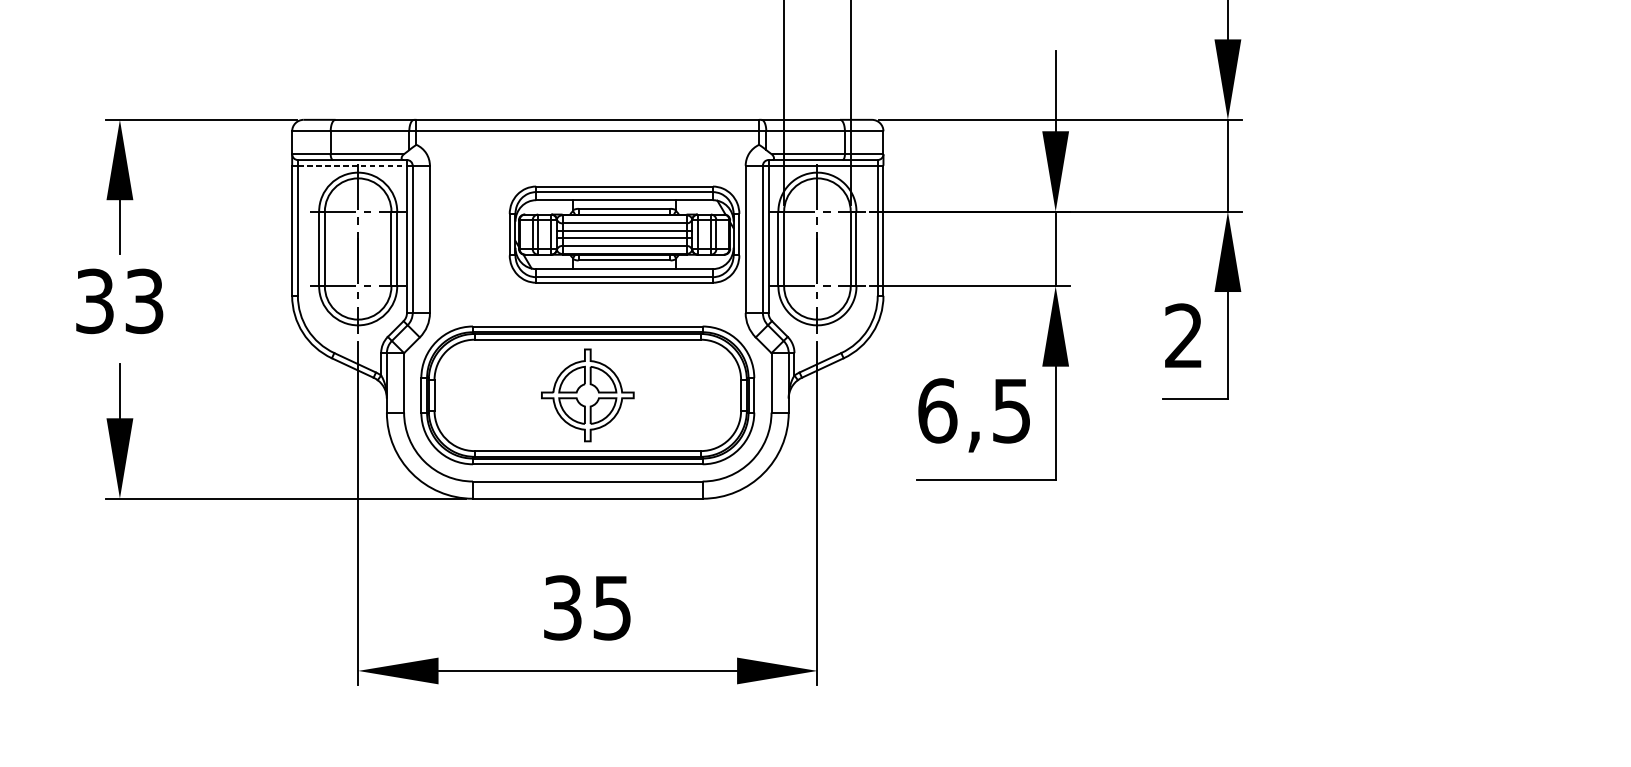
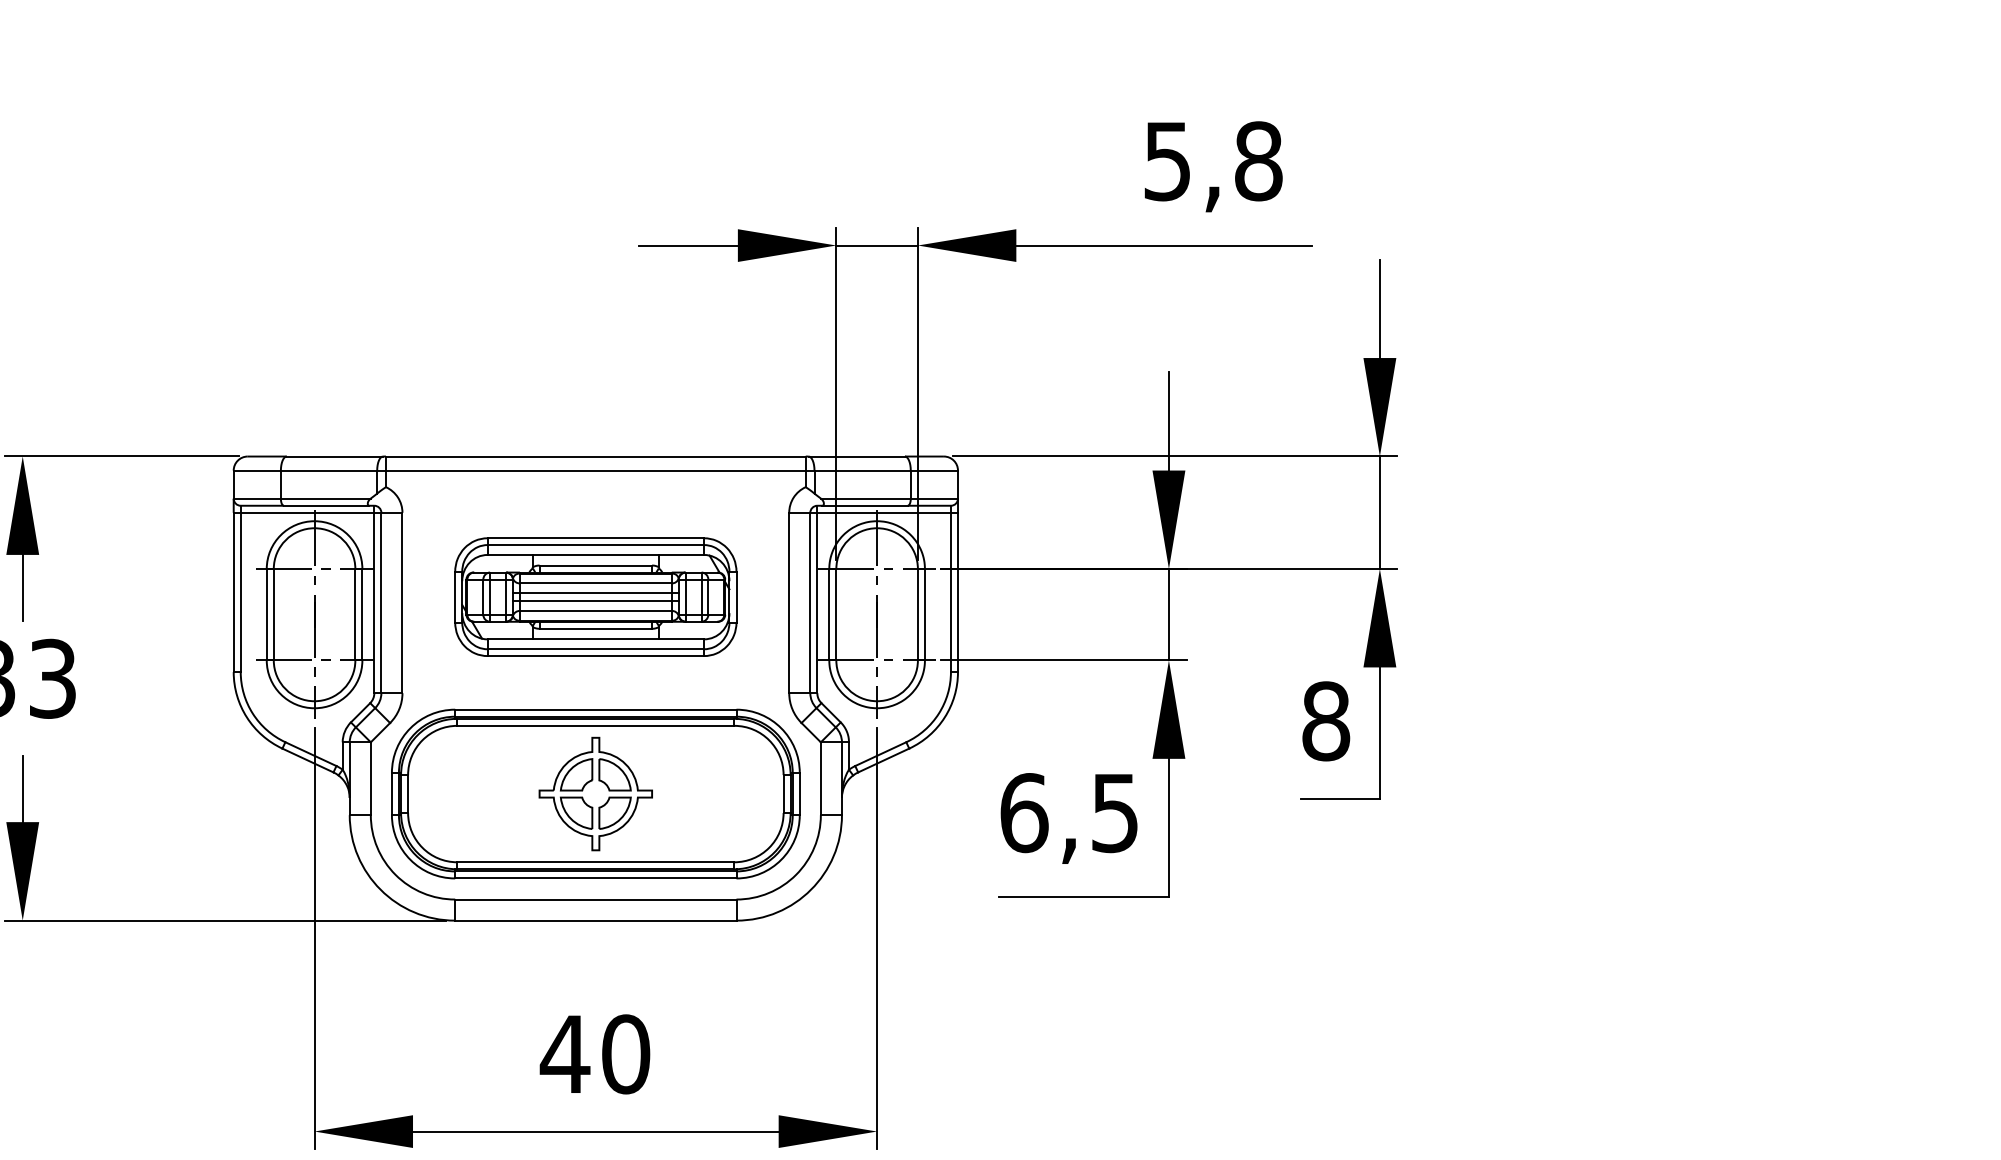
line: (352, 165) -> (307, 512), dashed -> solid
part: (624, 234) -> (595, 596), moved
text: (1184, 336) -> (1326, 721), 2 -> 8
text: (586, 608) -> (594, 1054), 35 -> 40

